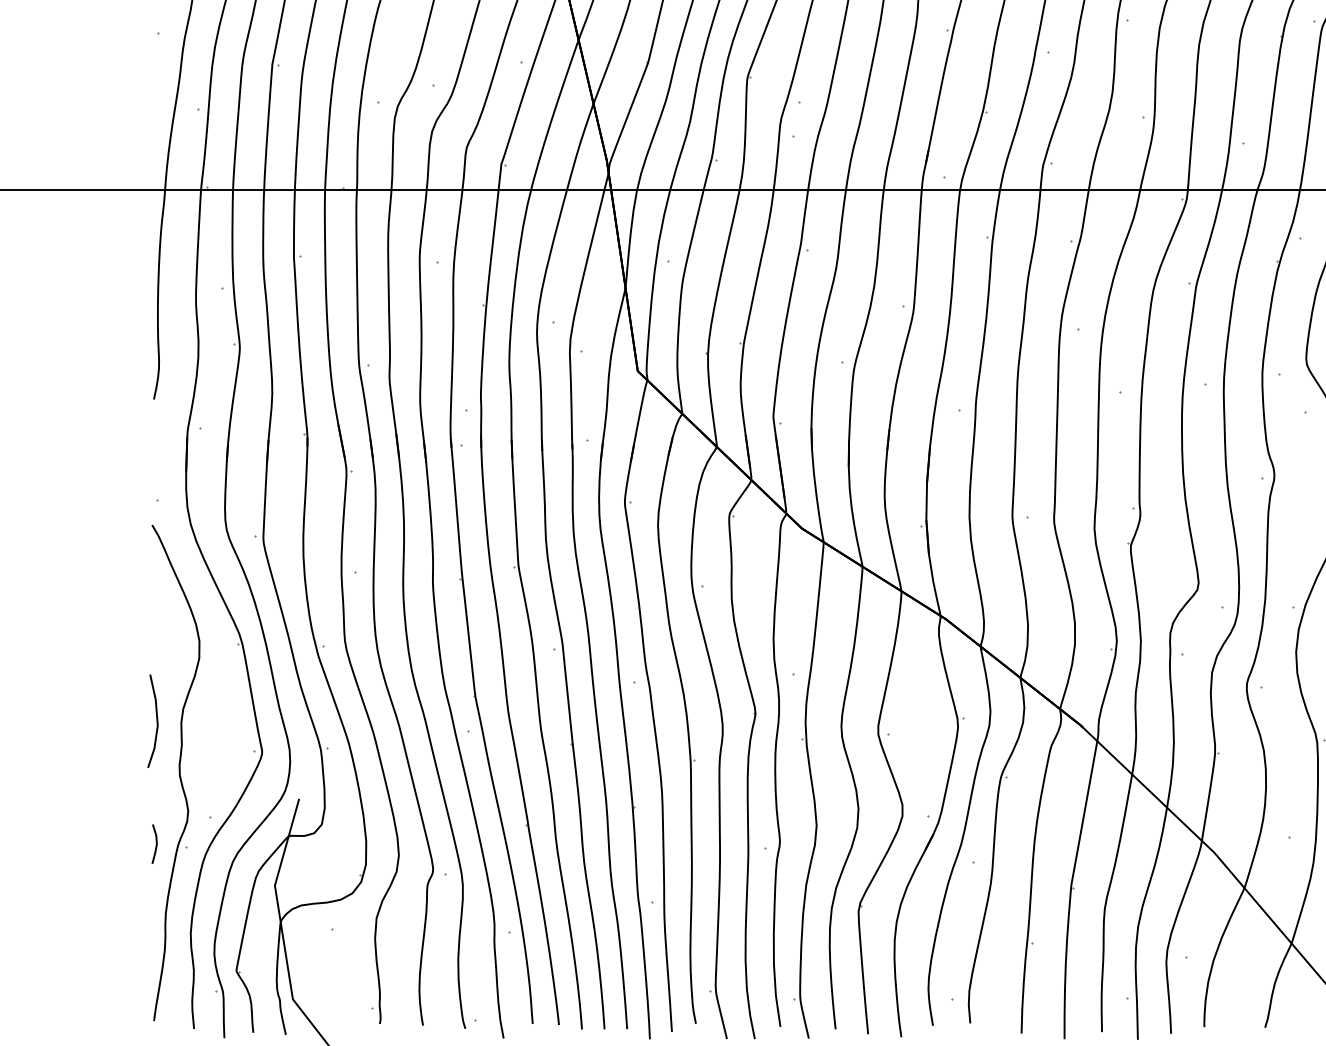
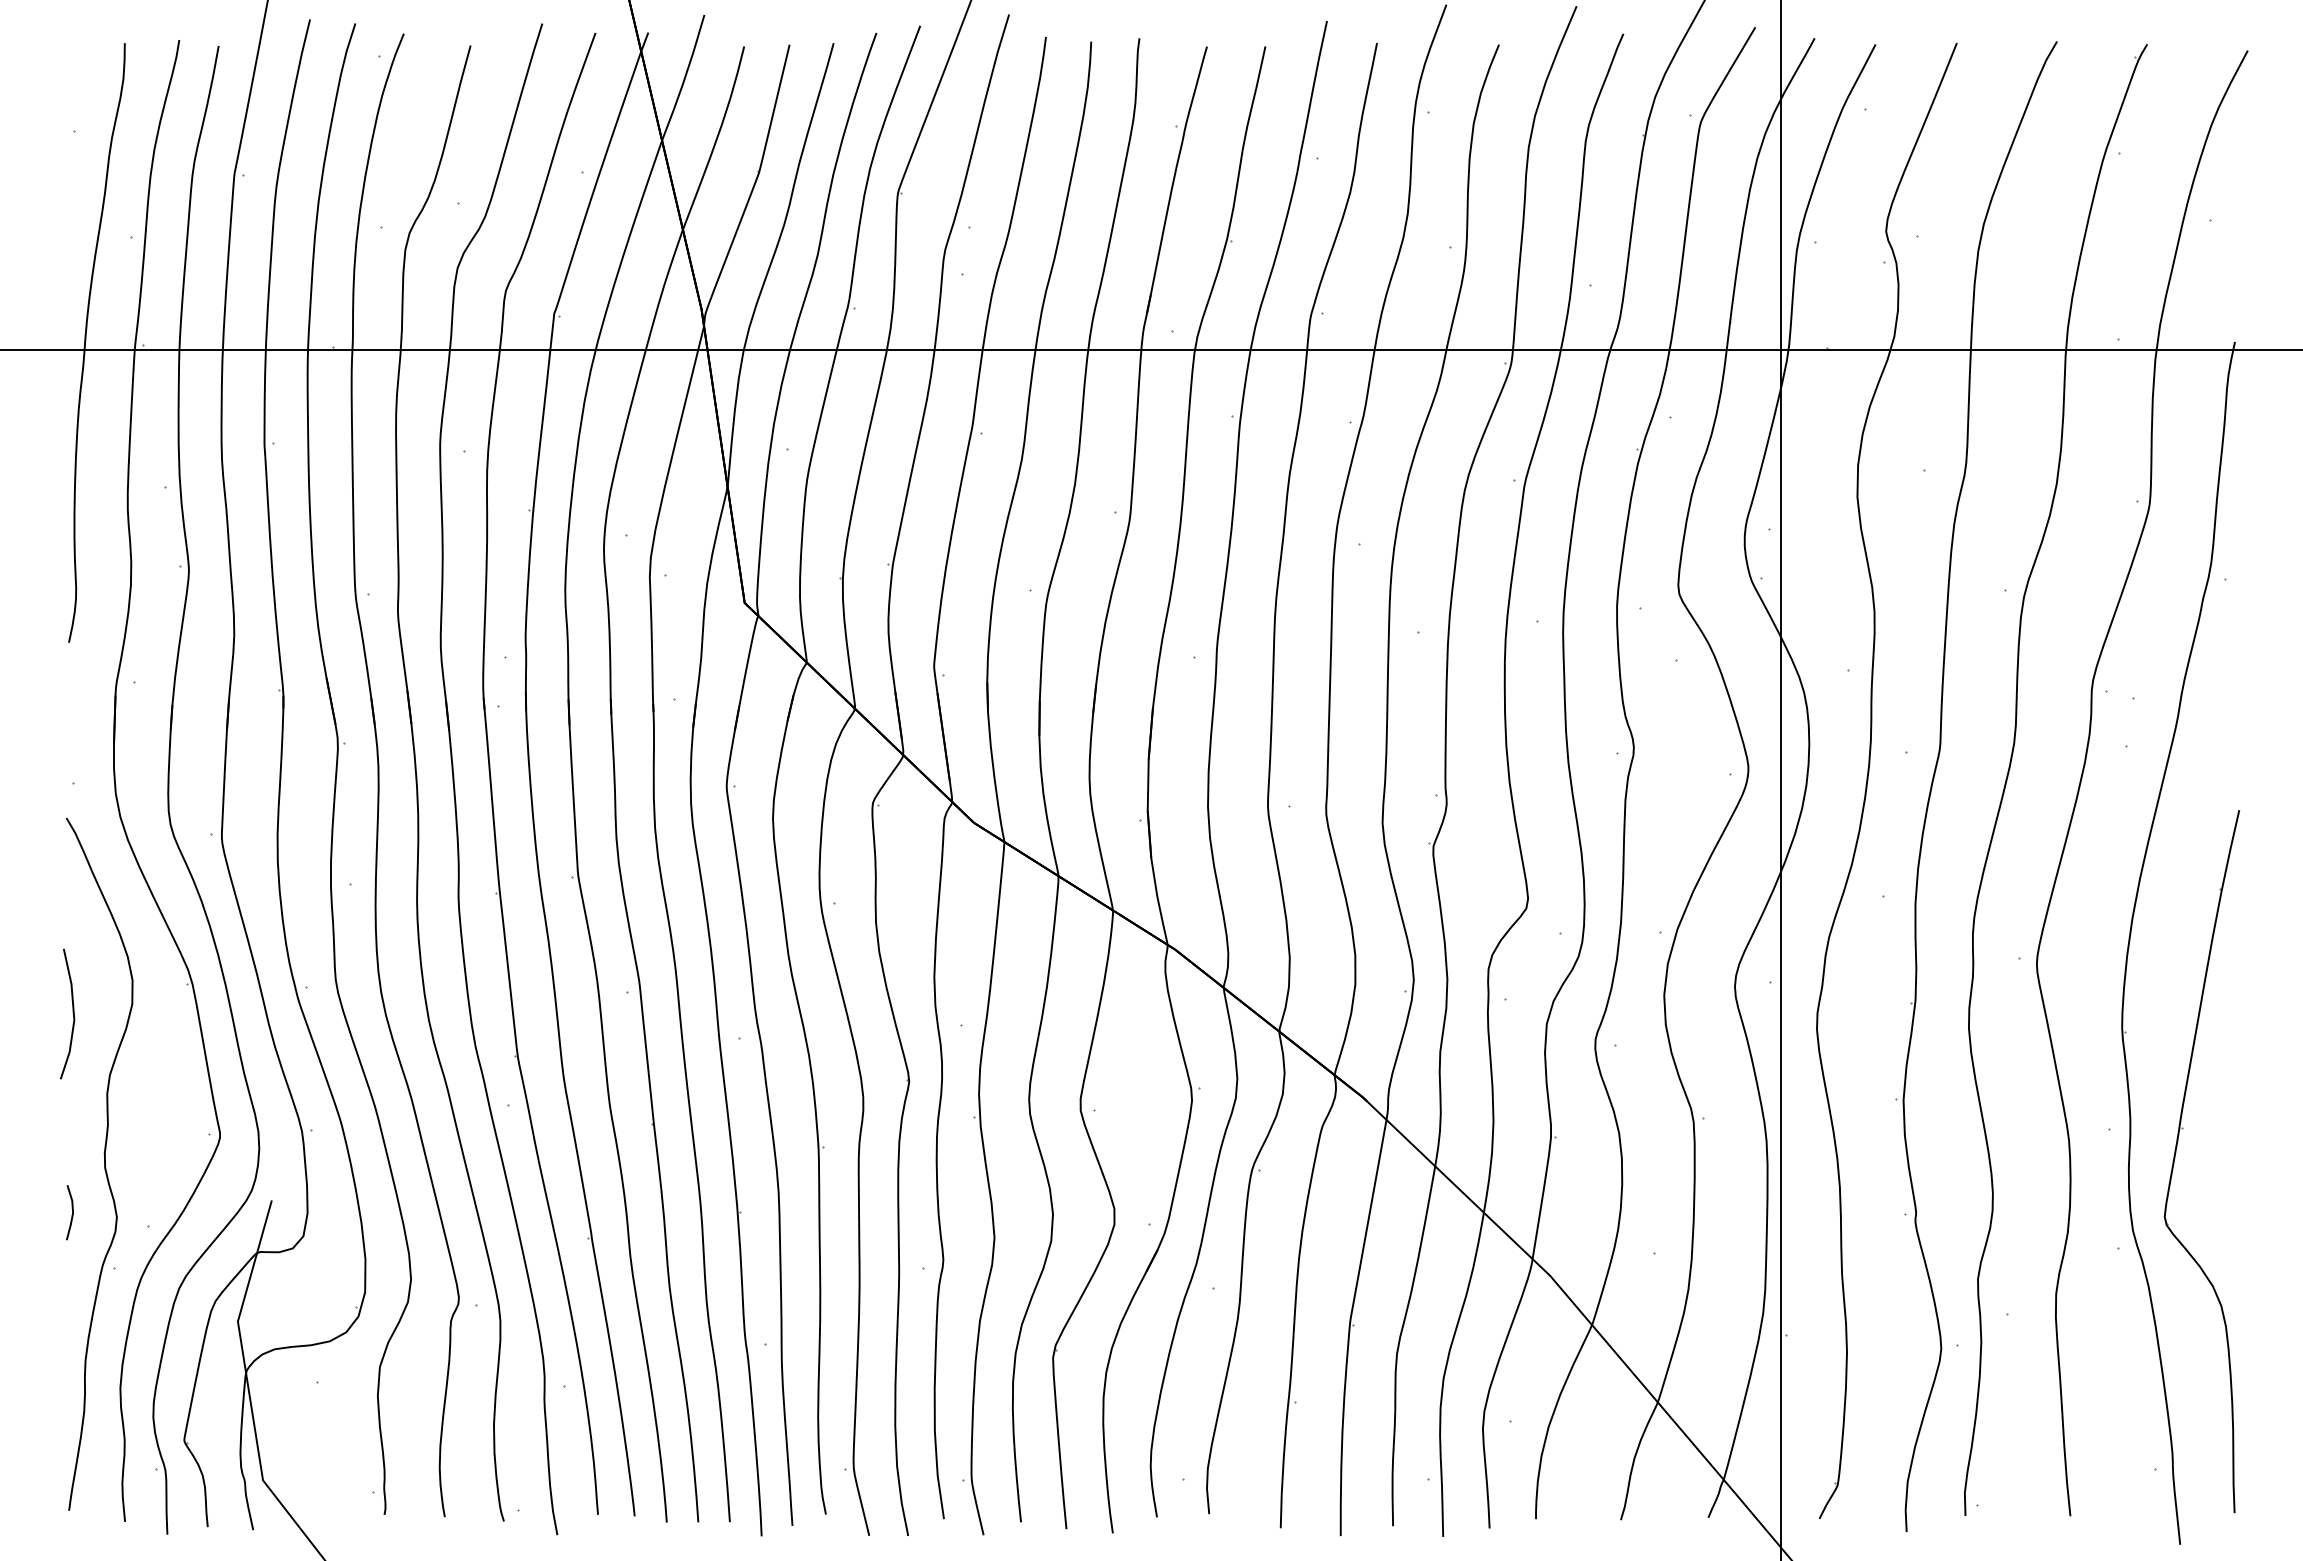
line: (156, 720) -> (72, 1013), moved
line: (155, 845) -> (71, 1214), moved

